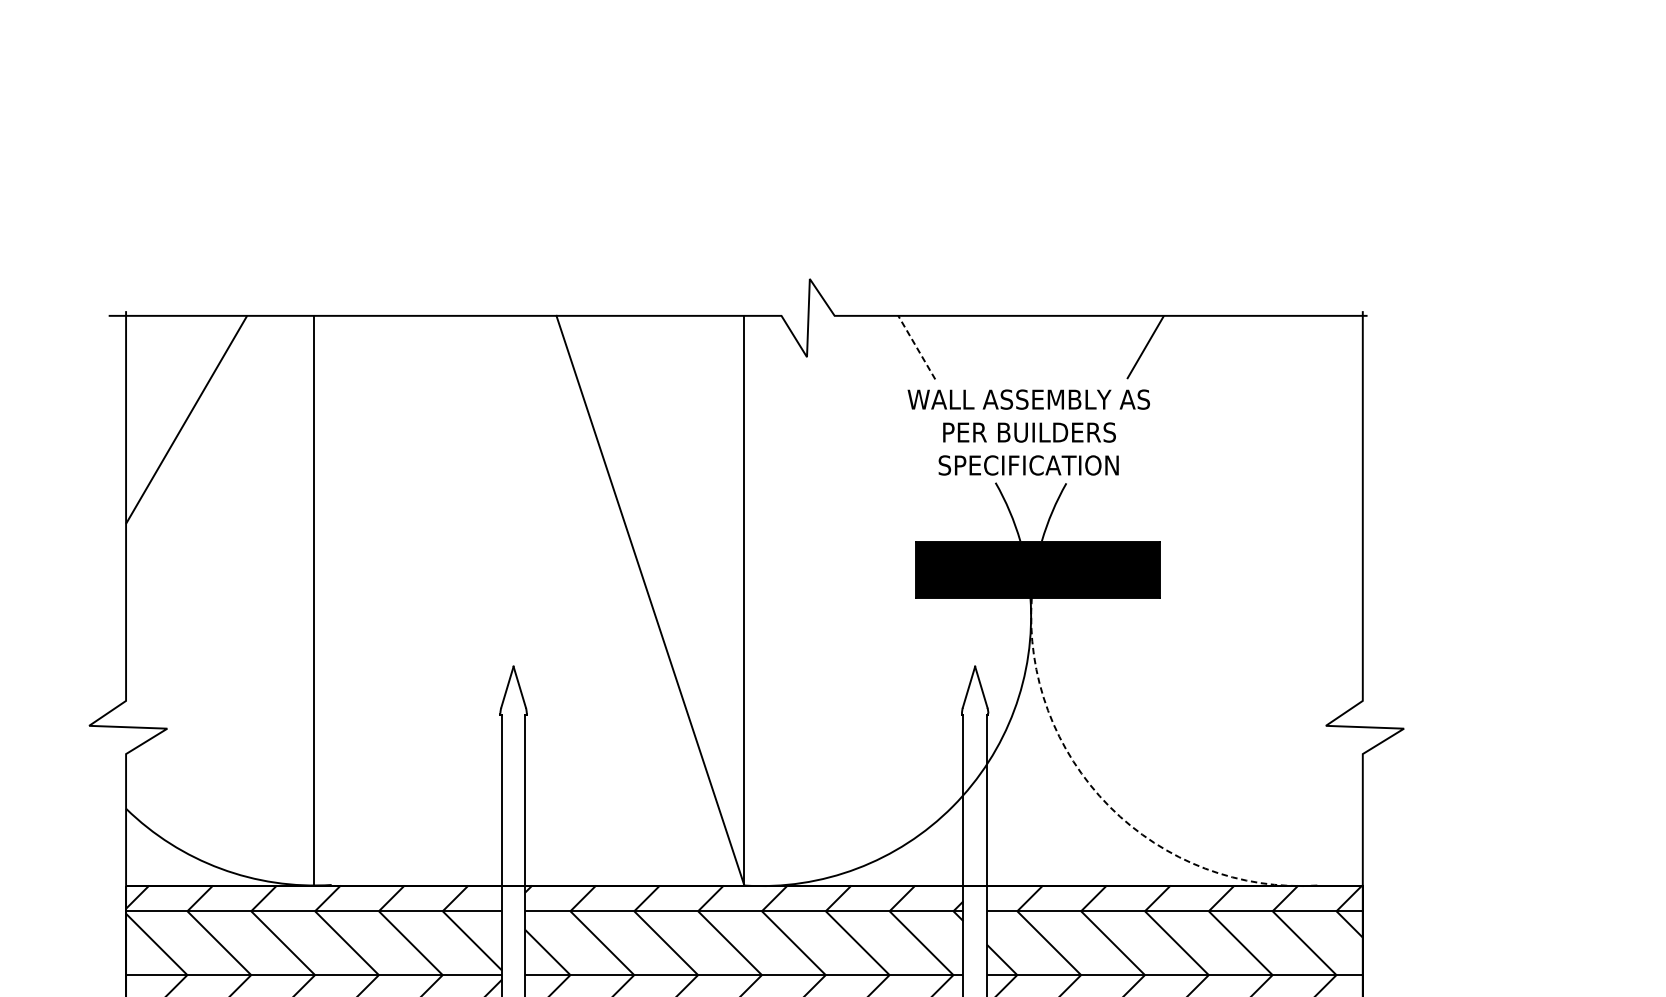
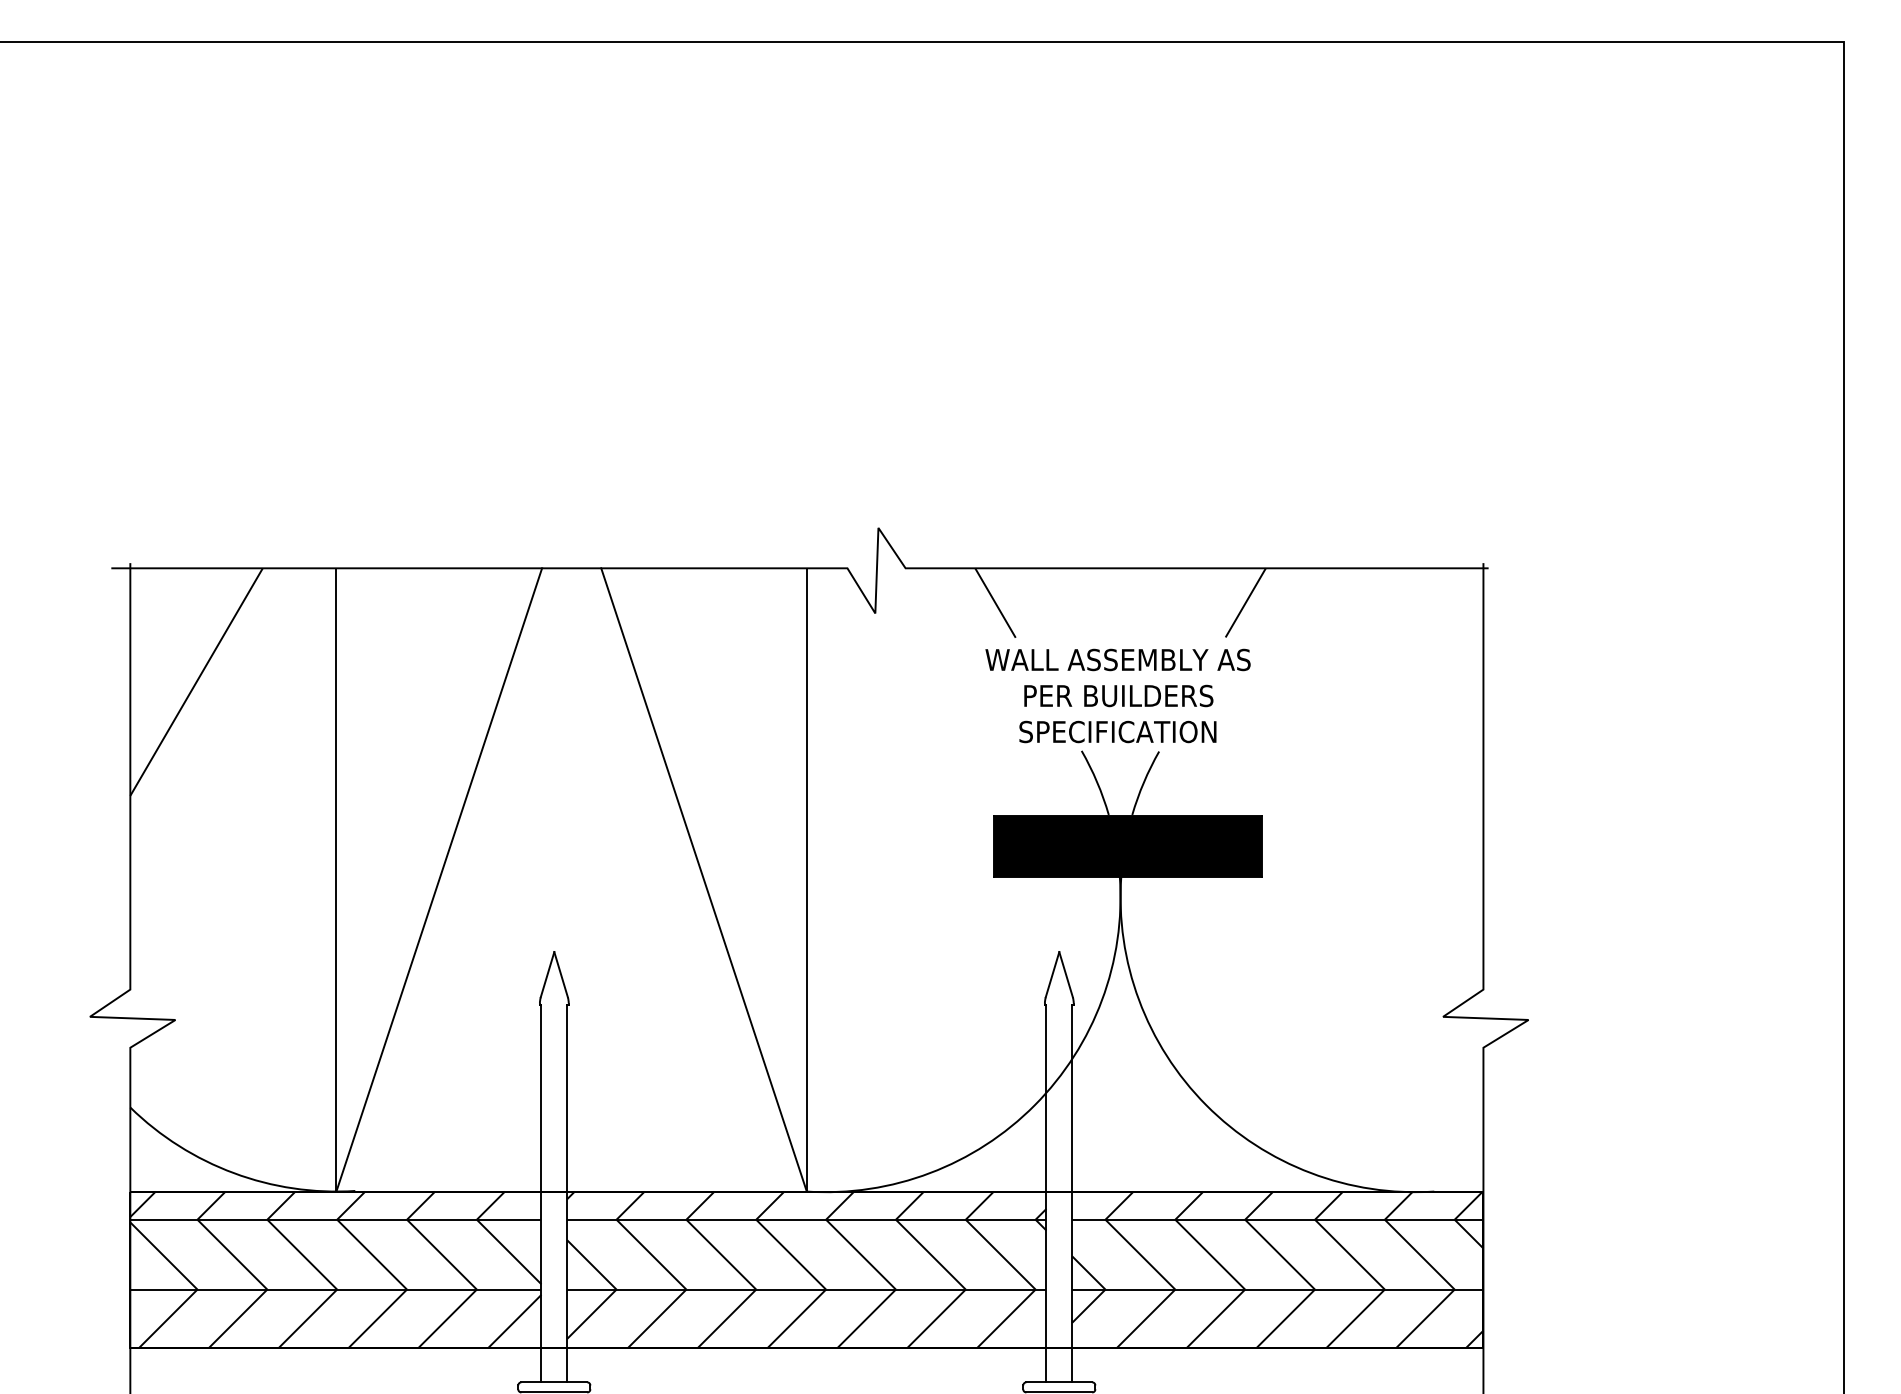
line: (916, 347) -> (995, 602), dashed -> solid
line: (408, 600) -> (439, 879), added
line: (1109, 806) -> (1206, 1105), dashed -> solid

